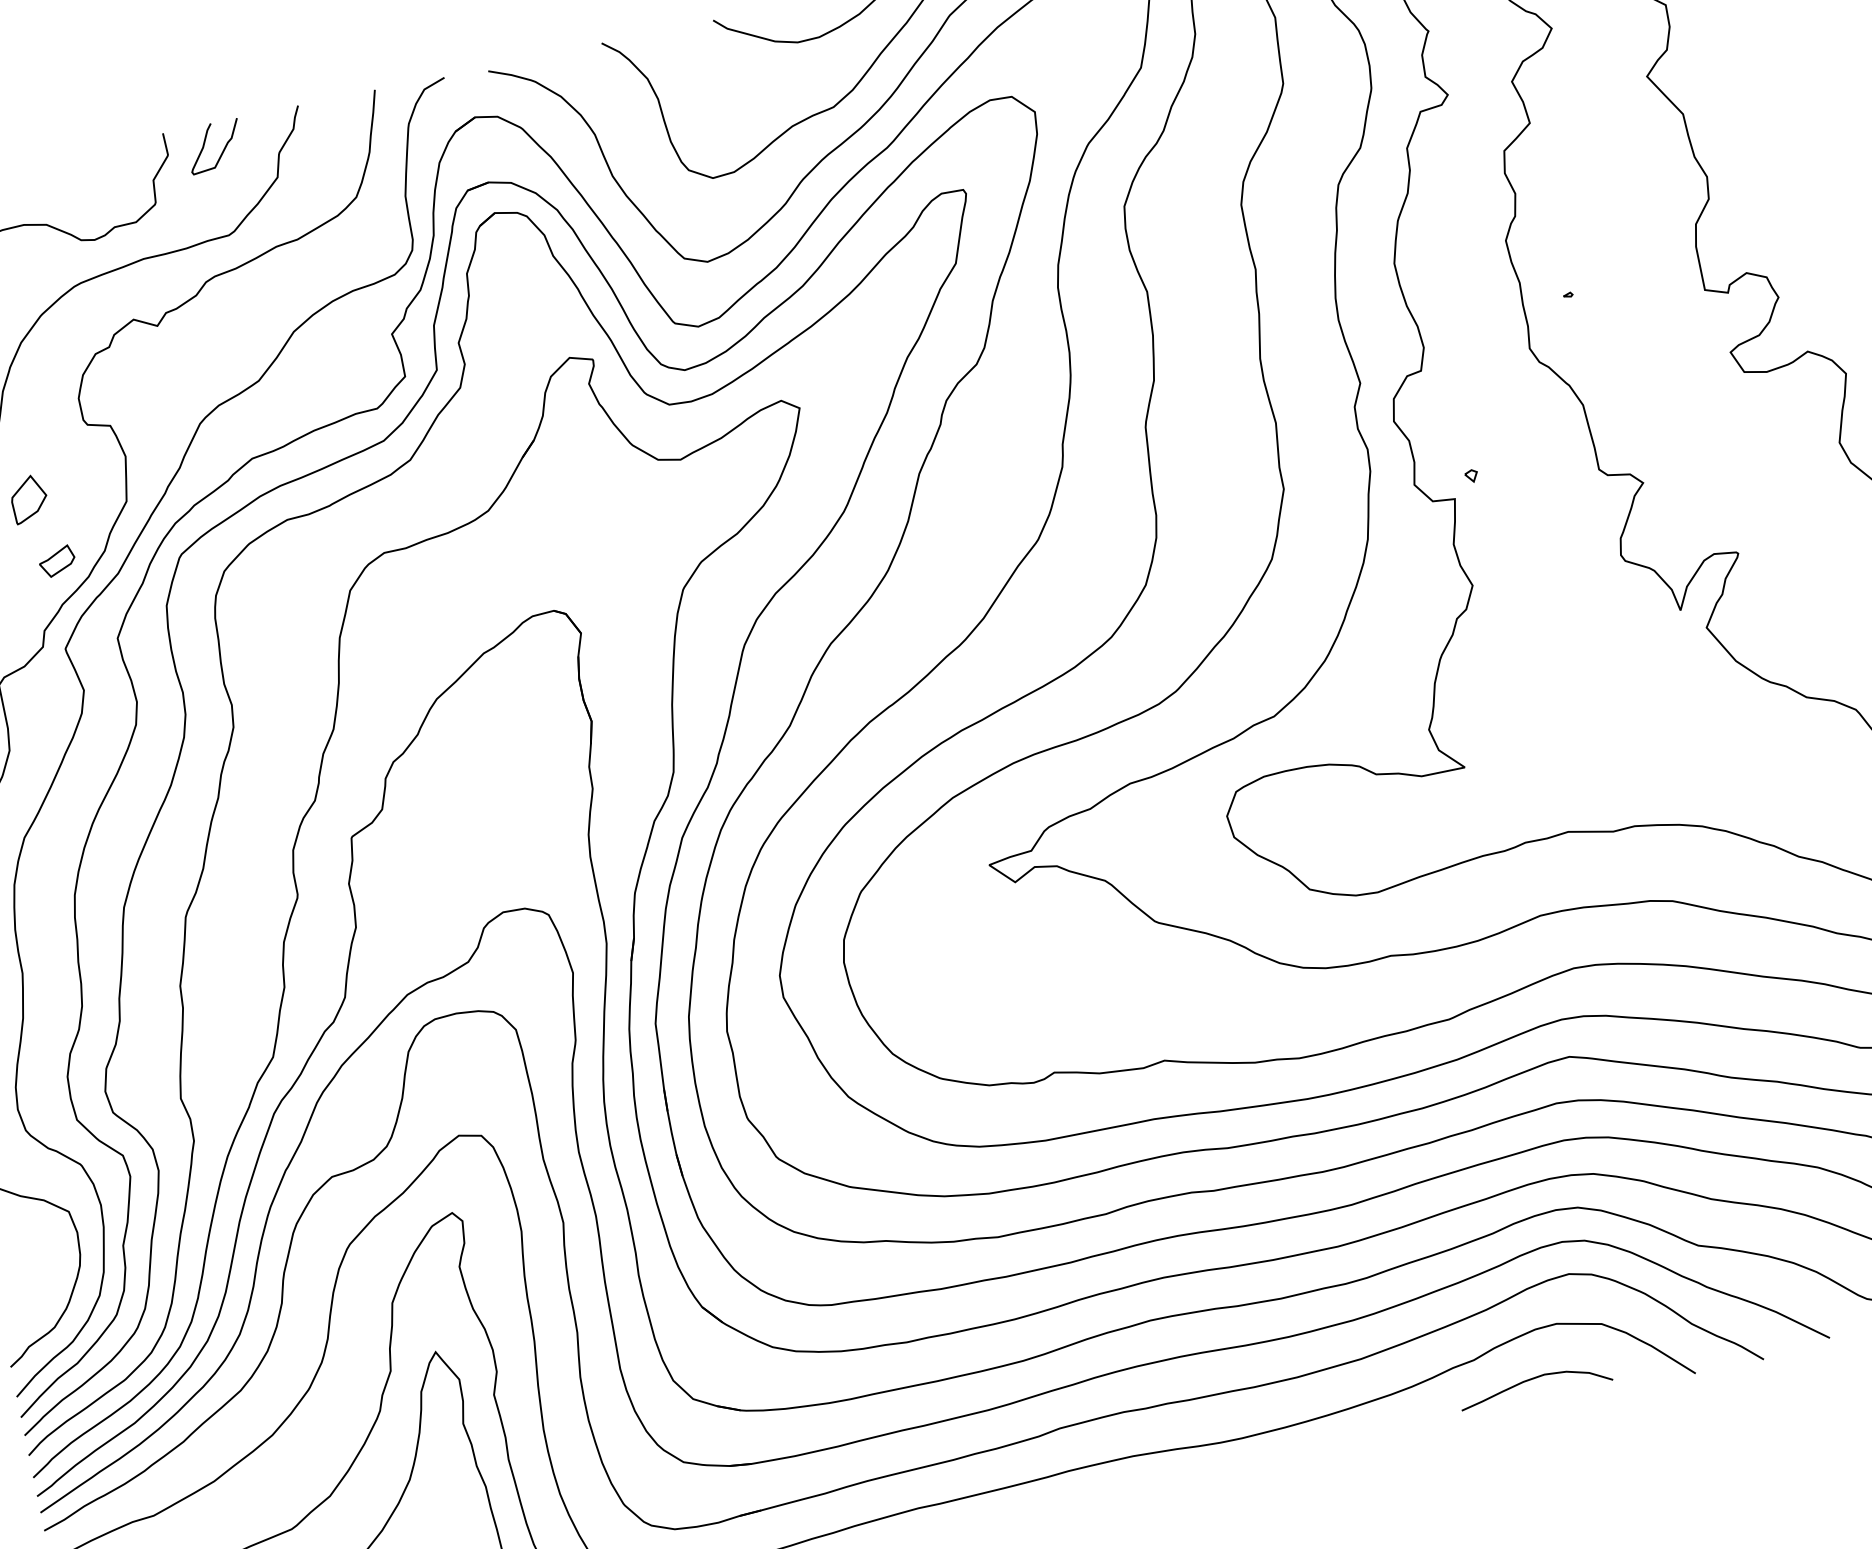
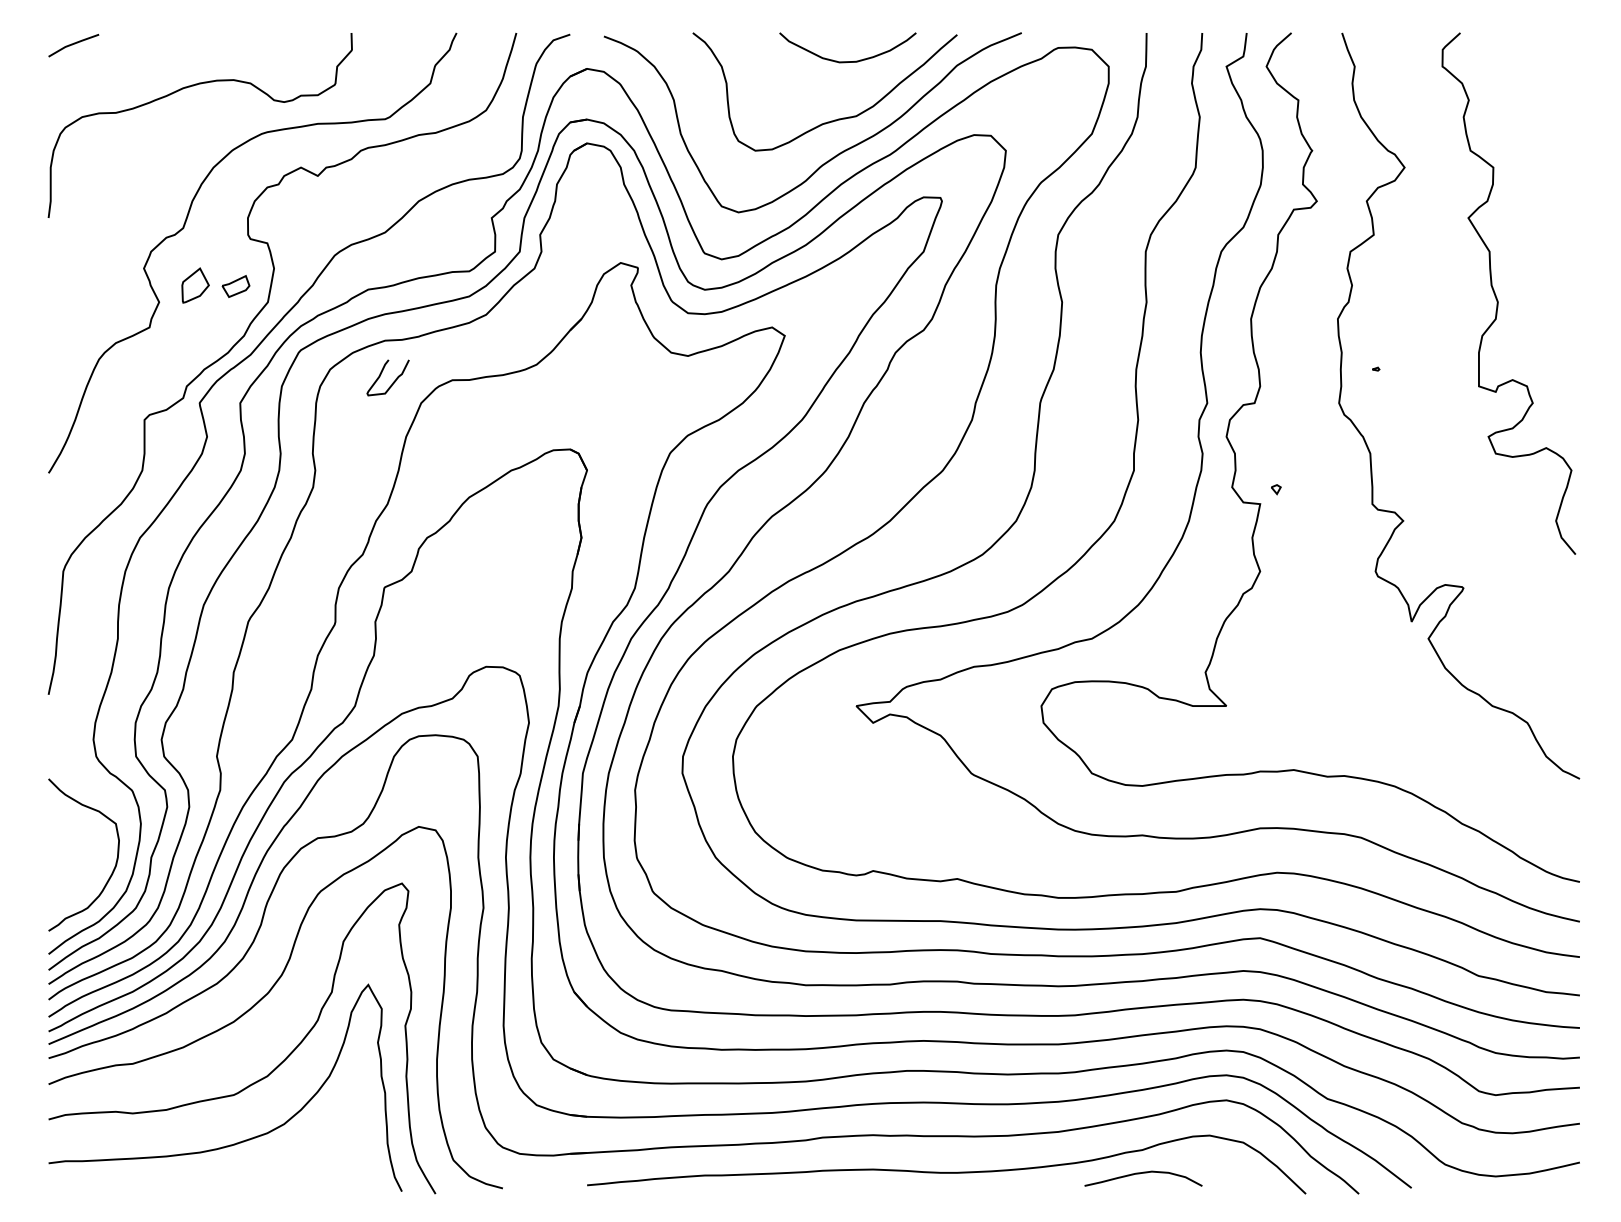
curve: (205, 144) -> (381, 374), moved
part: (56, 561) -> (235, 286), moved
curve: (1534, 1379) -> (1143, 1173), moved

